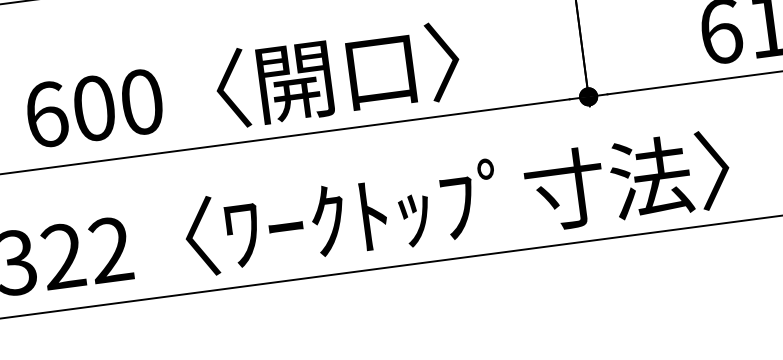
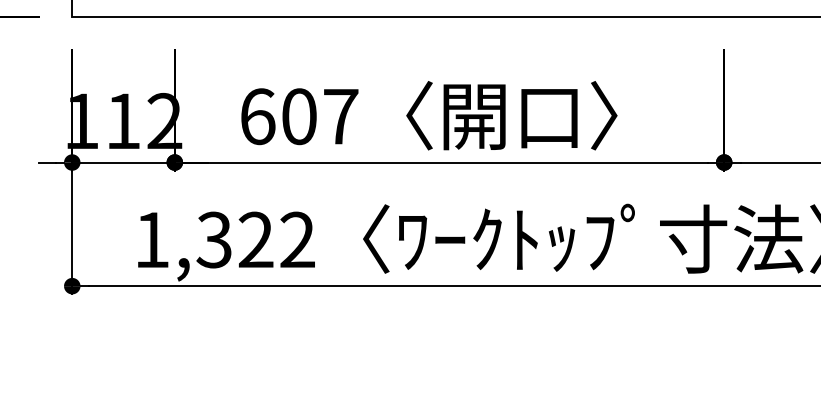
text: (142, 101) -> (341, 116), 600 -> 607

